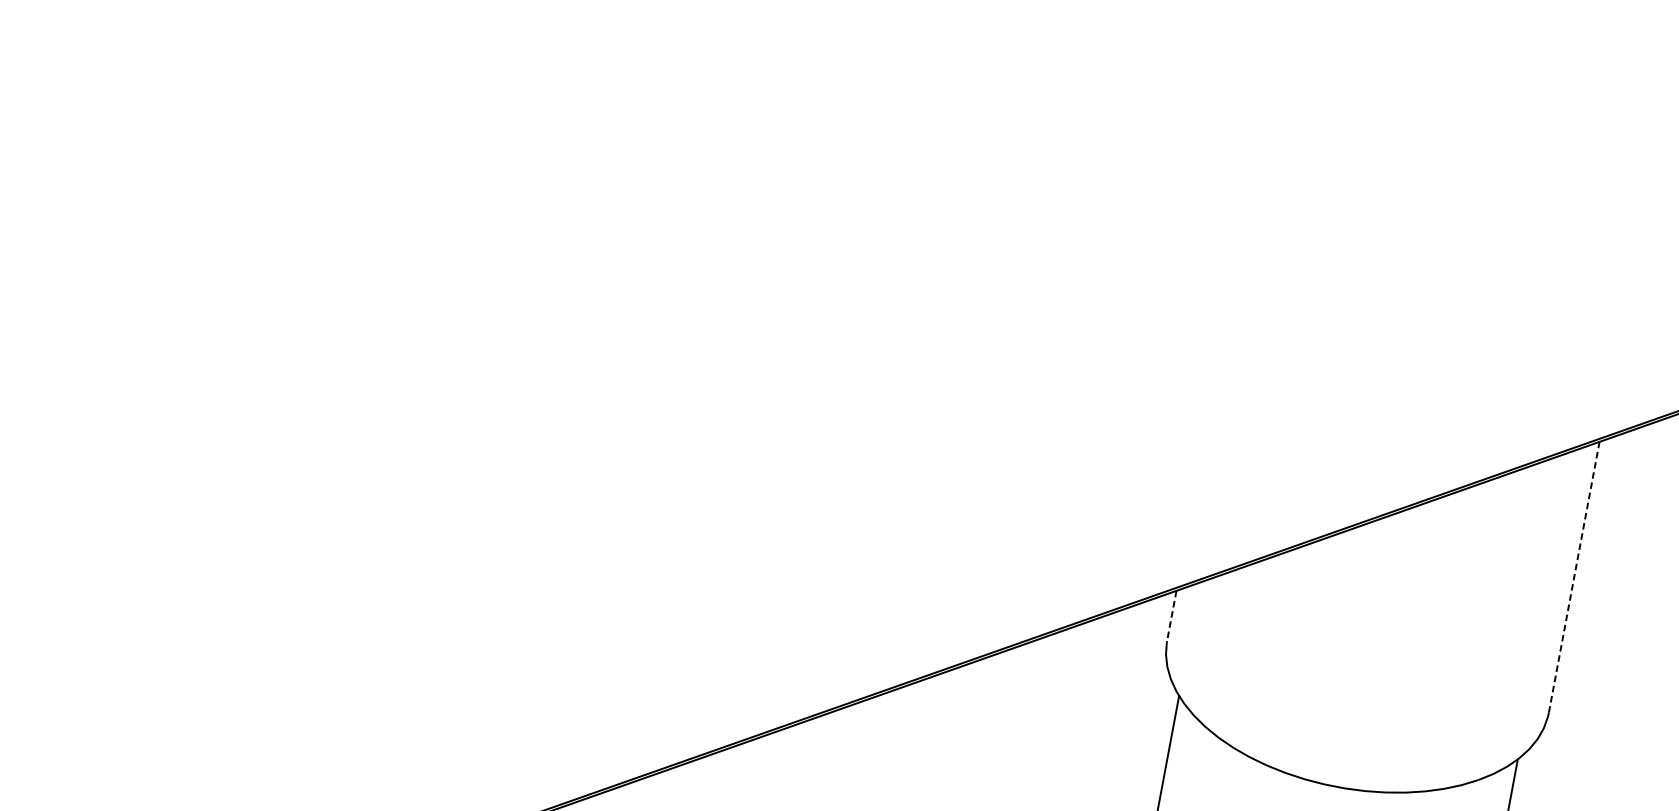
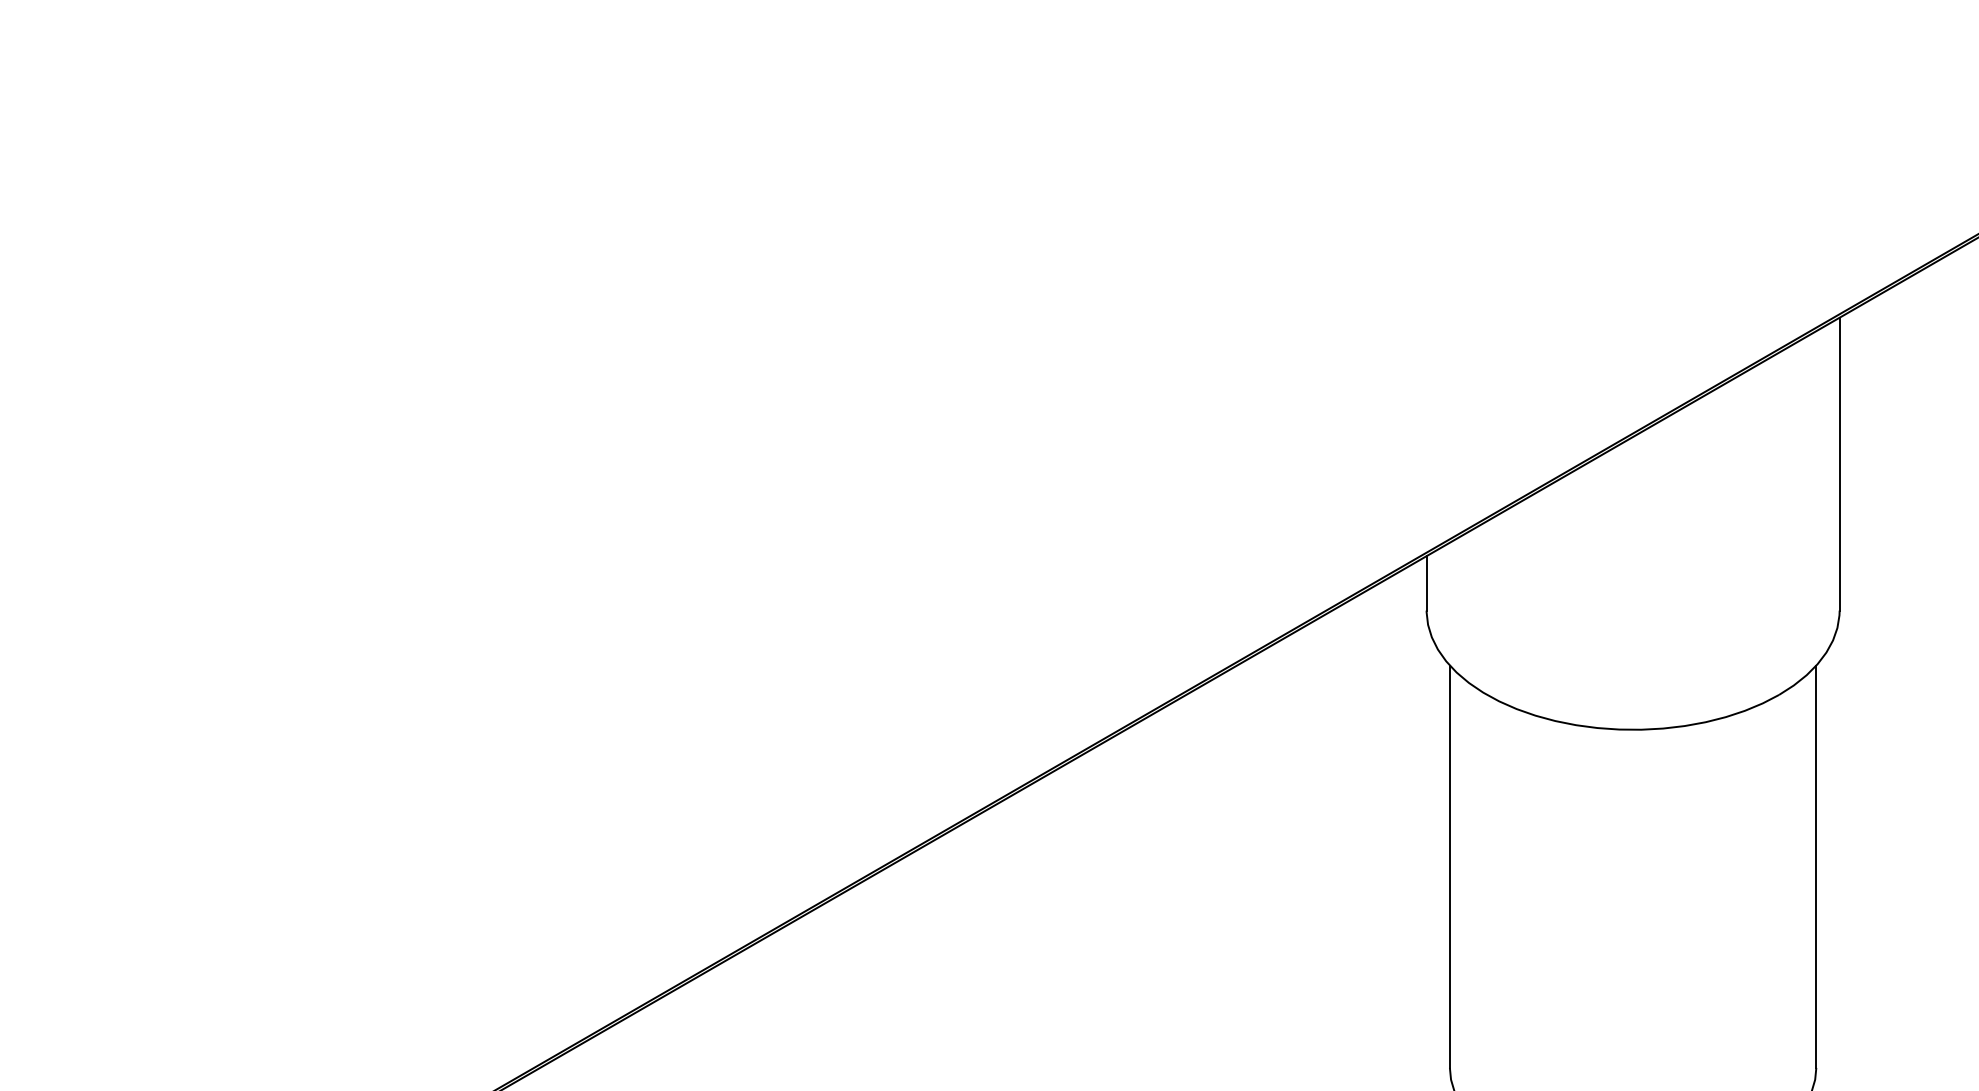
line: (1574, 576) -> (1839, 463), dashed -> solid
line: (1171, 616) -> (1426, 583), dashed -> solid

